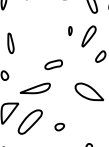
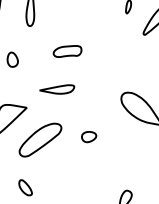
part: (53, 64) -> (67, 51), moved
part: (34, 88) -> (56, 88), size x0.7
part: (59, 126) -> (88, 136), moved

